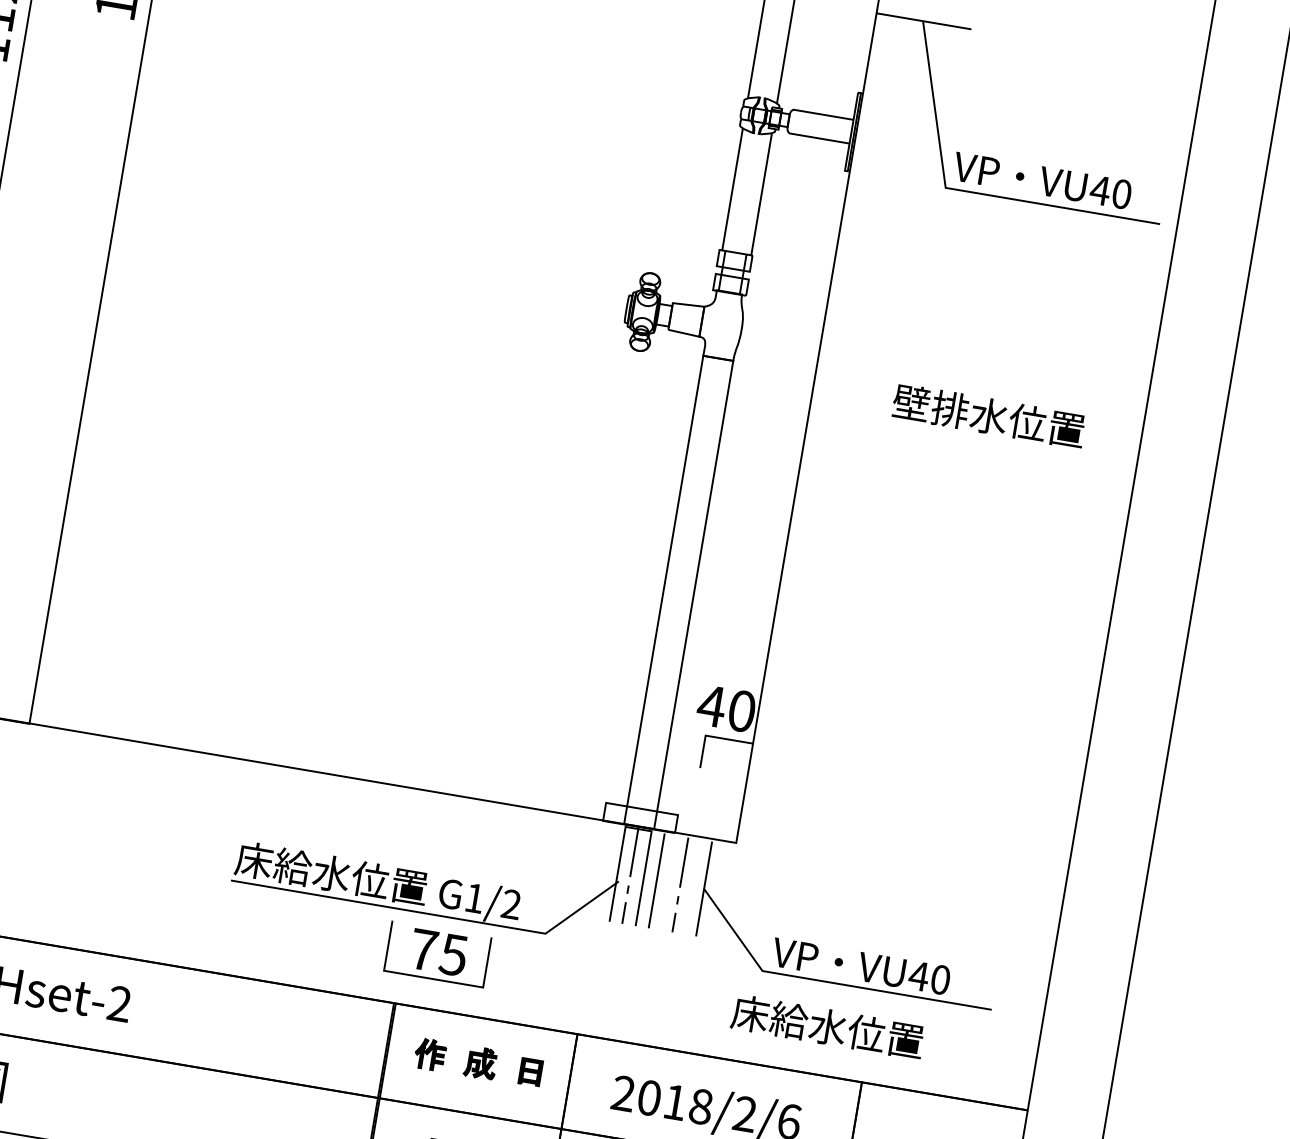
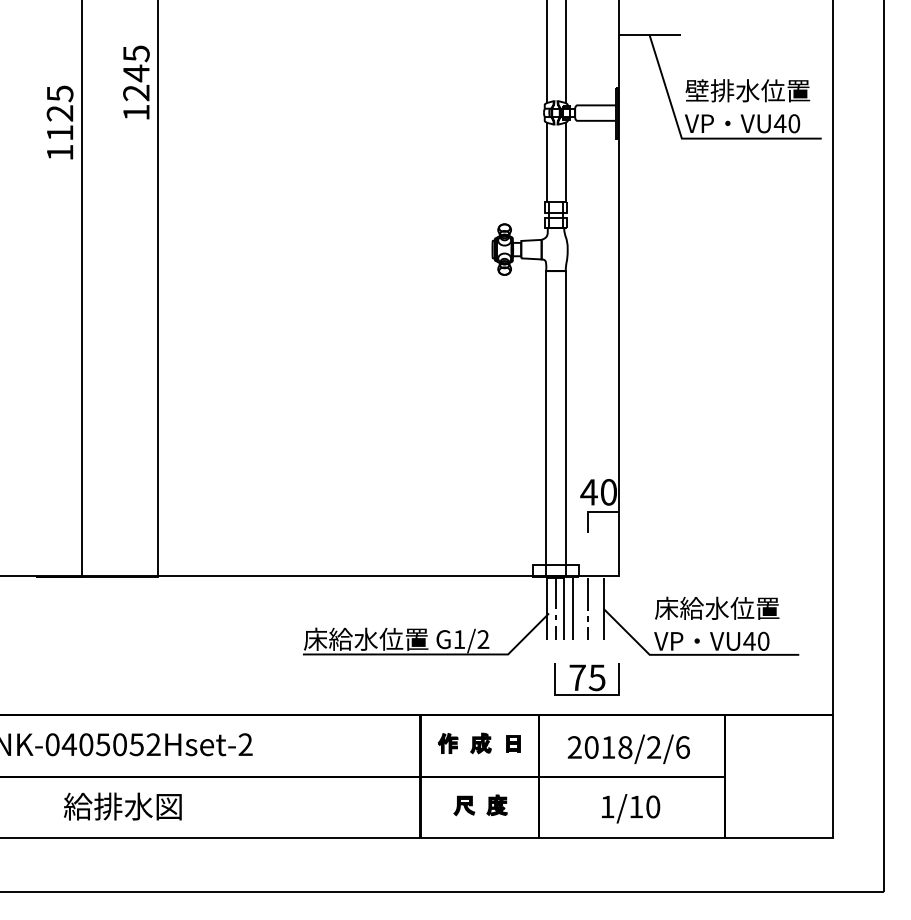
text: (988, 415) -> (747, 90), moved
part: (436, 954) -> (586, 679), moved
text: (828, 1025) -> (717, 607), moved

